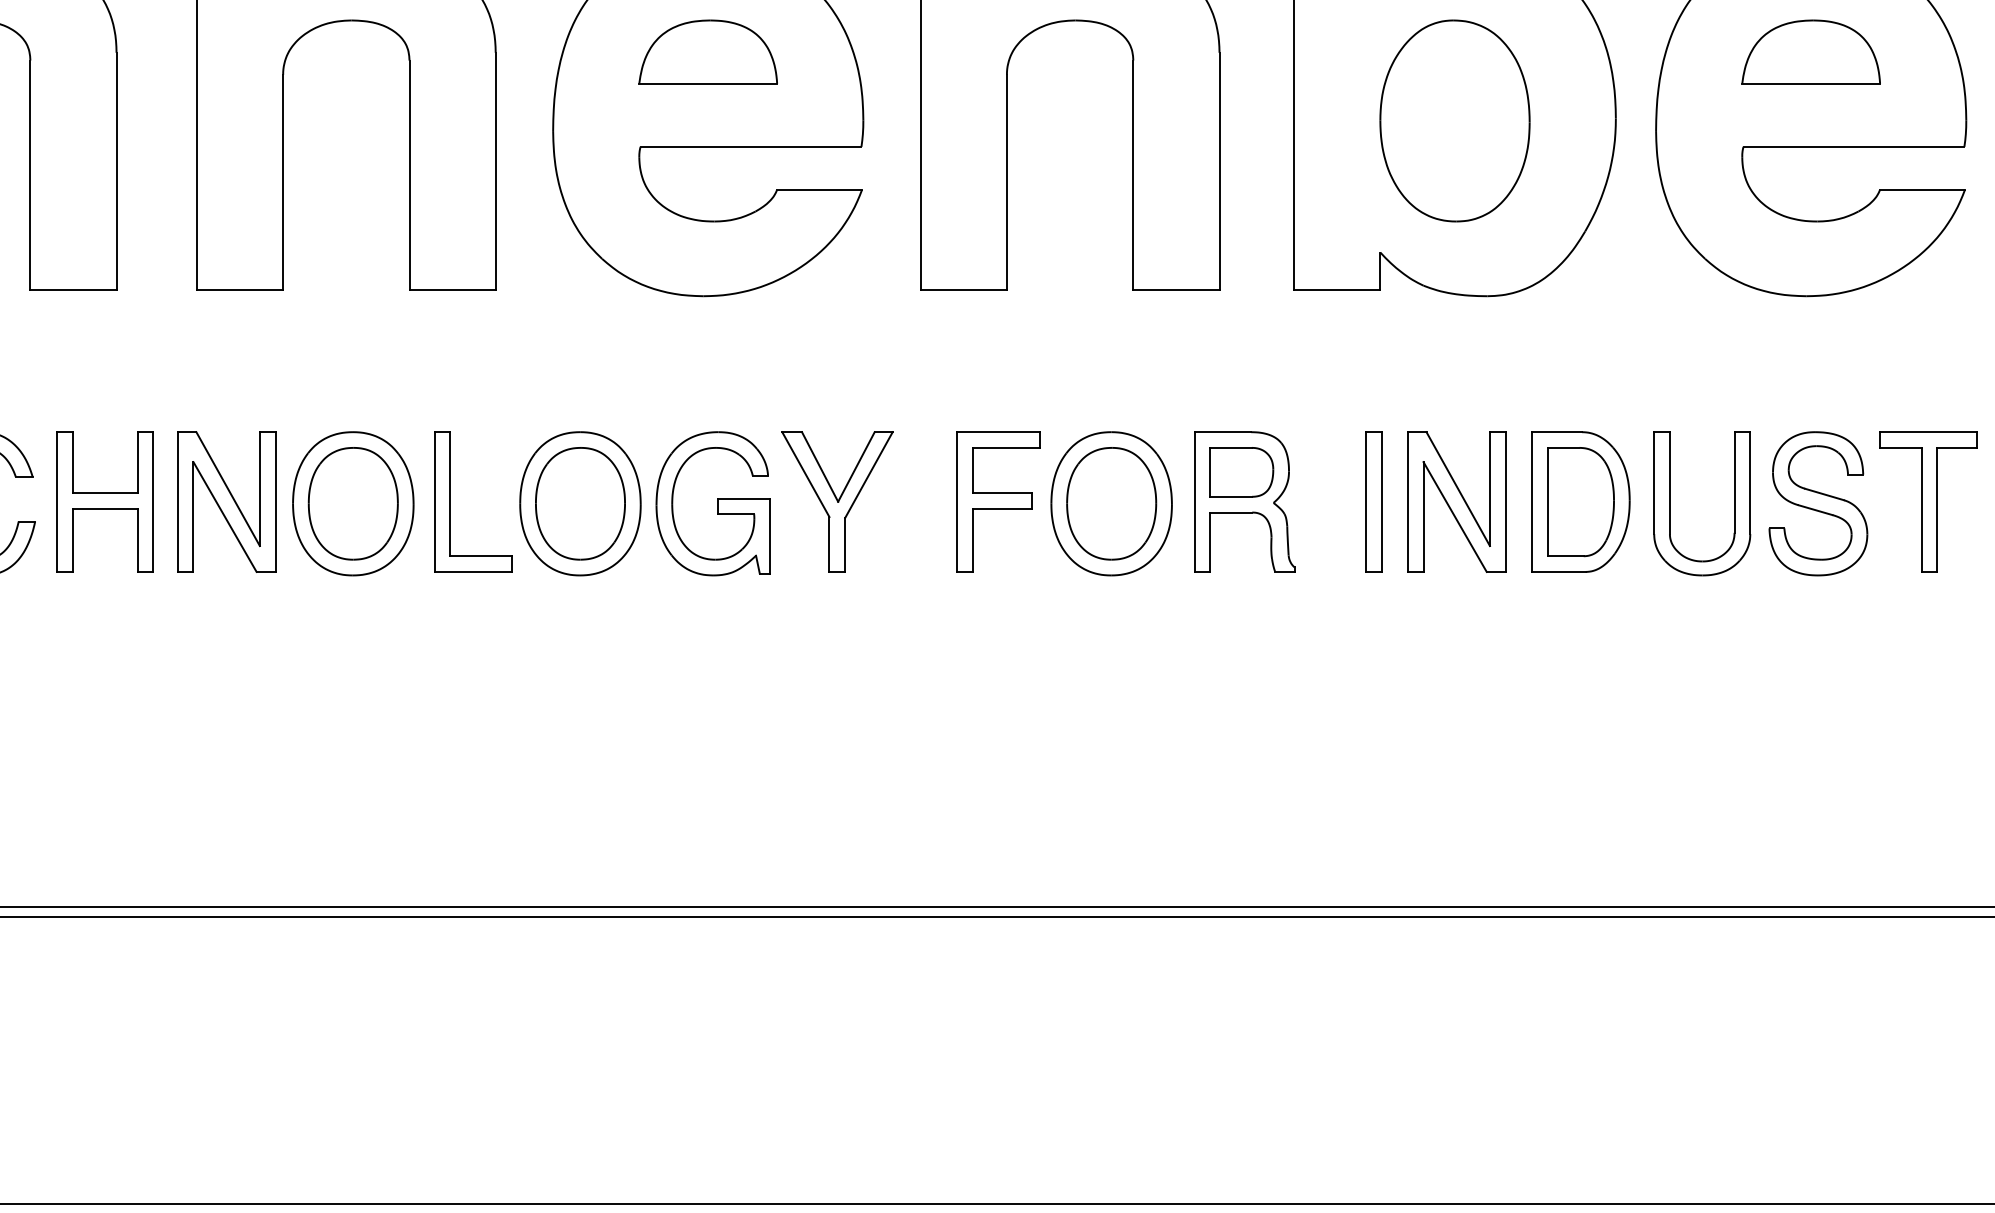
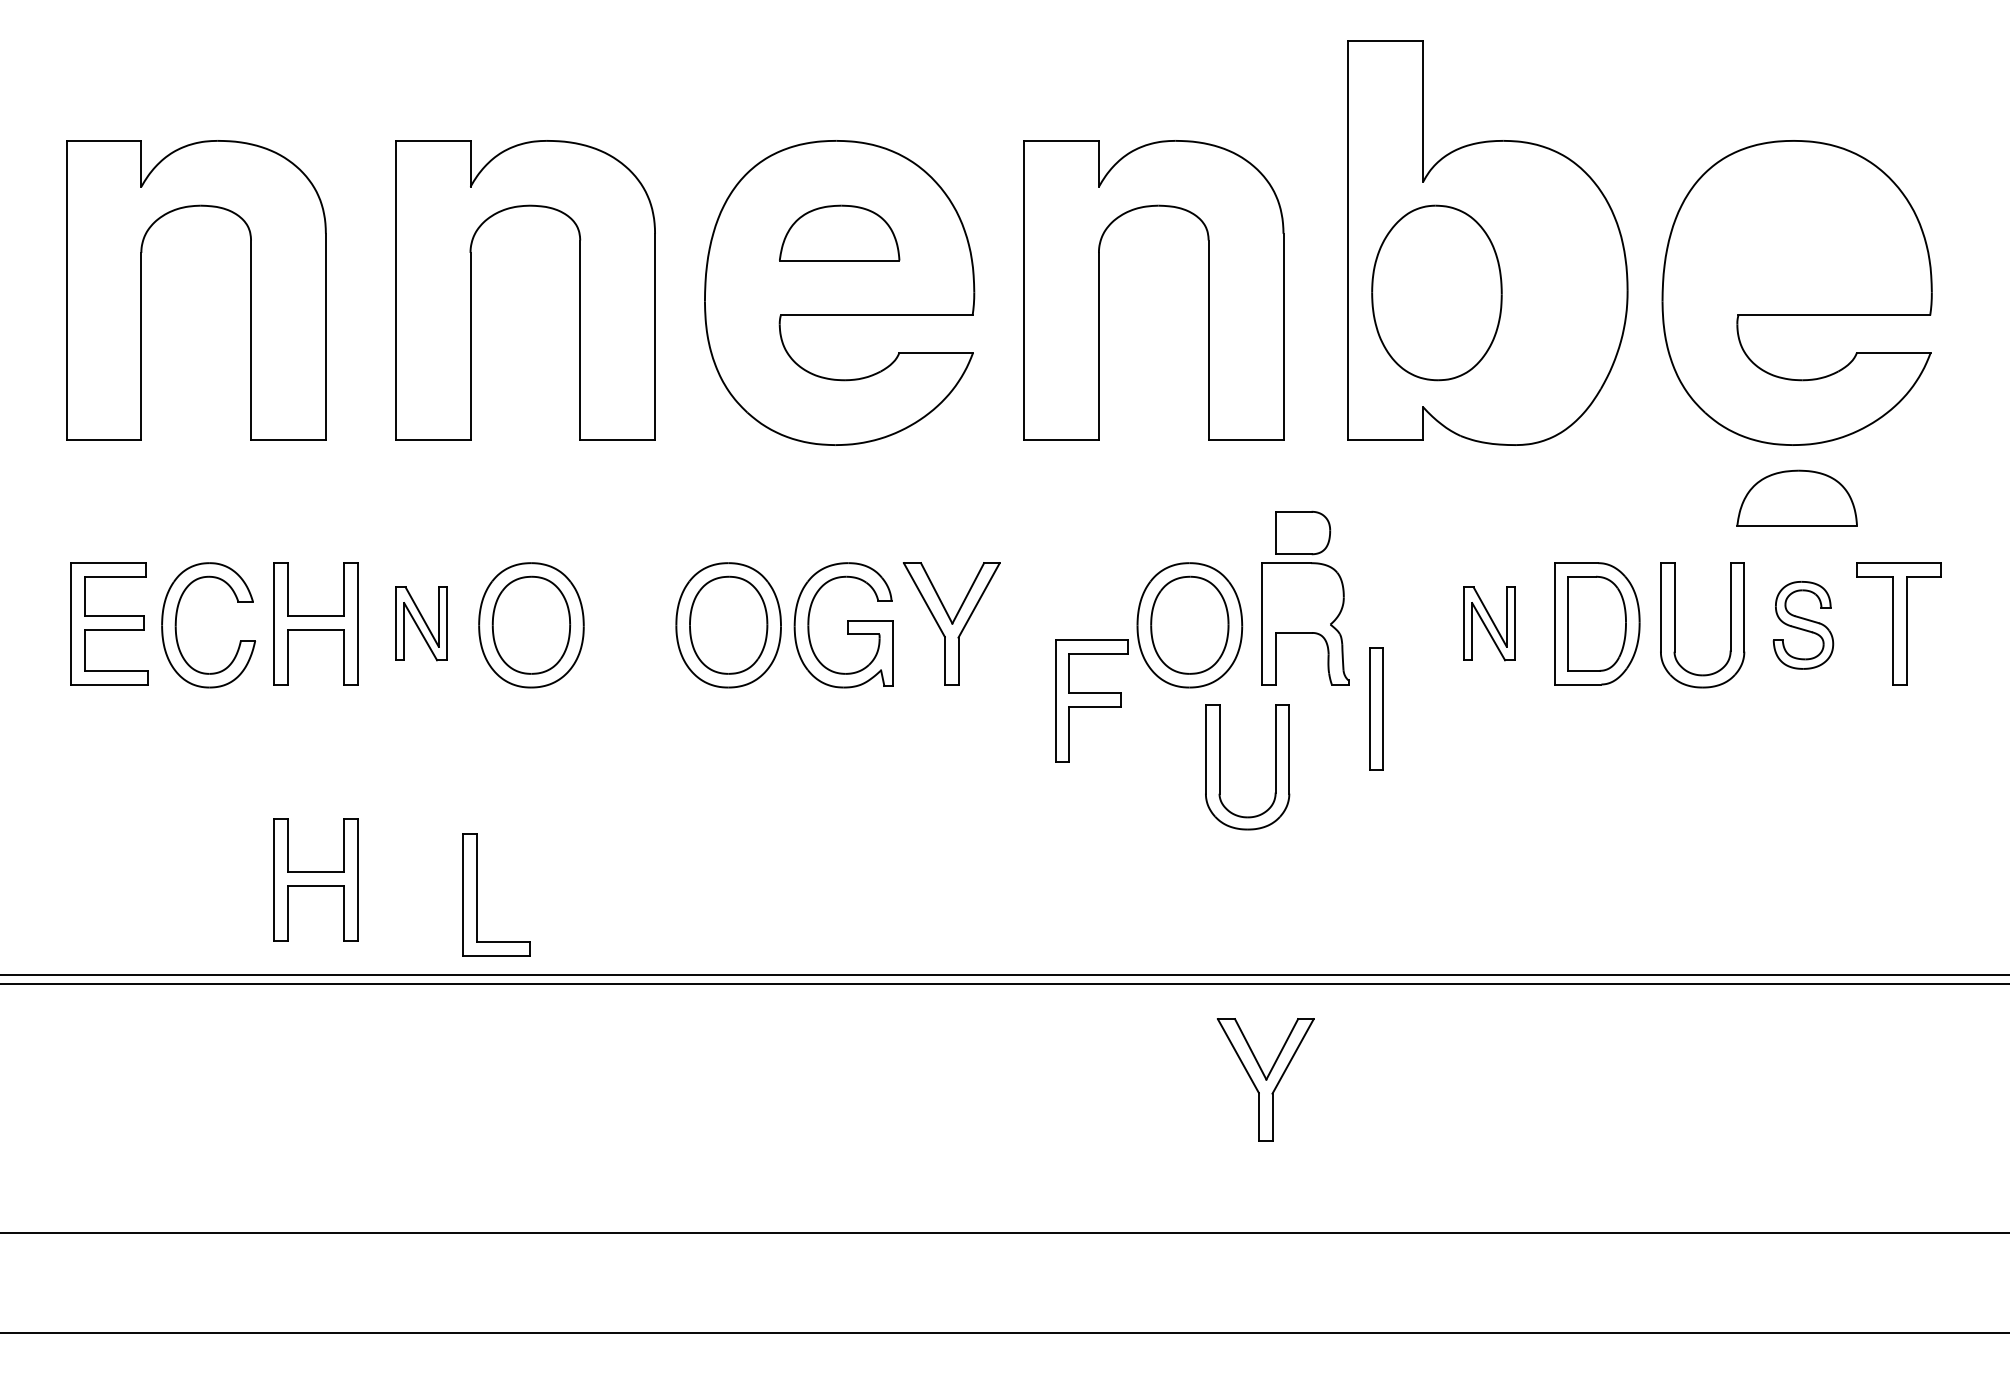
part: (1810, 51) -> (1796, 497), moved
part: (1454, 120) -> (1436, 292), moved
part: (1242, 471) -> (1303, 532), moved
part: (226, 501) -> (421, 623), size x0.6
part: (451, 501) -> (477, 894), moved
part: (998, 501) -> (1091, 700), moved
part: (1373, 501) -> (1376, 708), moved
part: (1456, 501) -> (1489, 623), size x0.6
part: (1818, 503) -> (1803, 625), size x0.7
part: (1146, 667) -> (1220, 767), added
part: (104, 796) -> (315, 879), added
part: (1198, 1026) -> (1265, 1079), added

